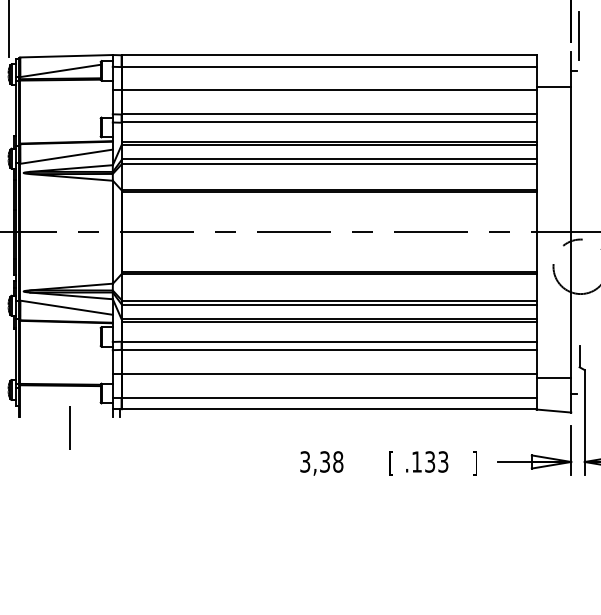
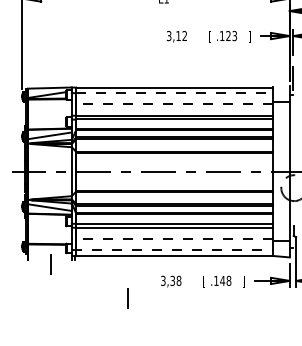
line: (330, 67) -> (175, 93), solid -> dashed
line: (324, 90) -> (172, 104), solid -> dashed
line: (324, 374) -> (172, 239), solid -> dashed
line: (324, 397) -> (172, 250), solid -> dashed
text: (436, 461) -> (225, 280), .133 -> .148
line: (229, 498) -> (127, 298), added

